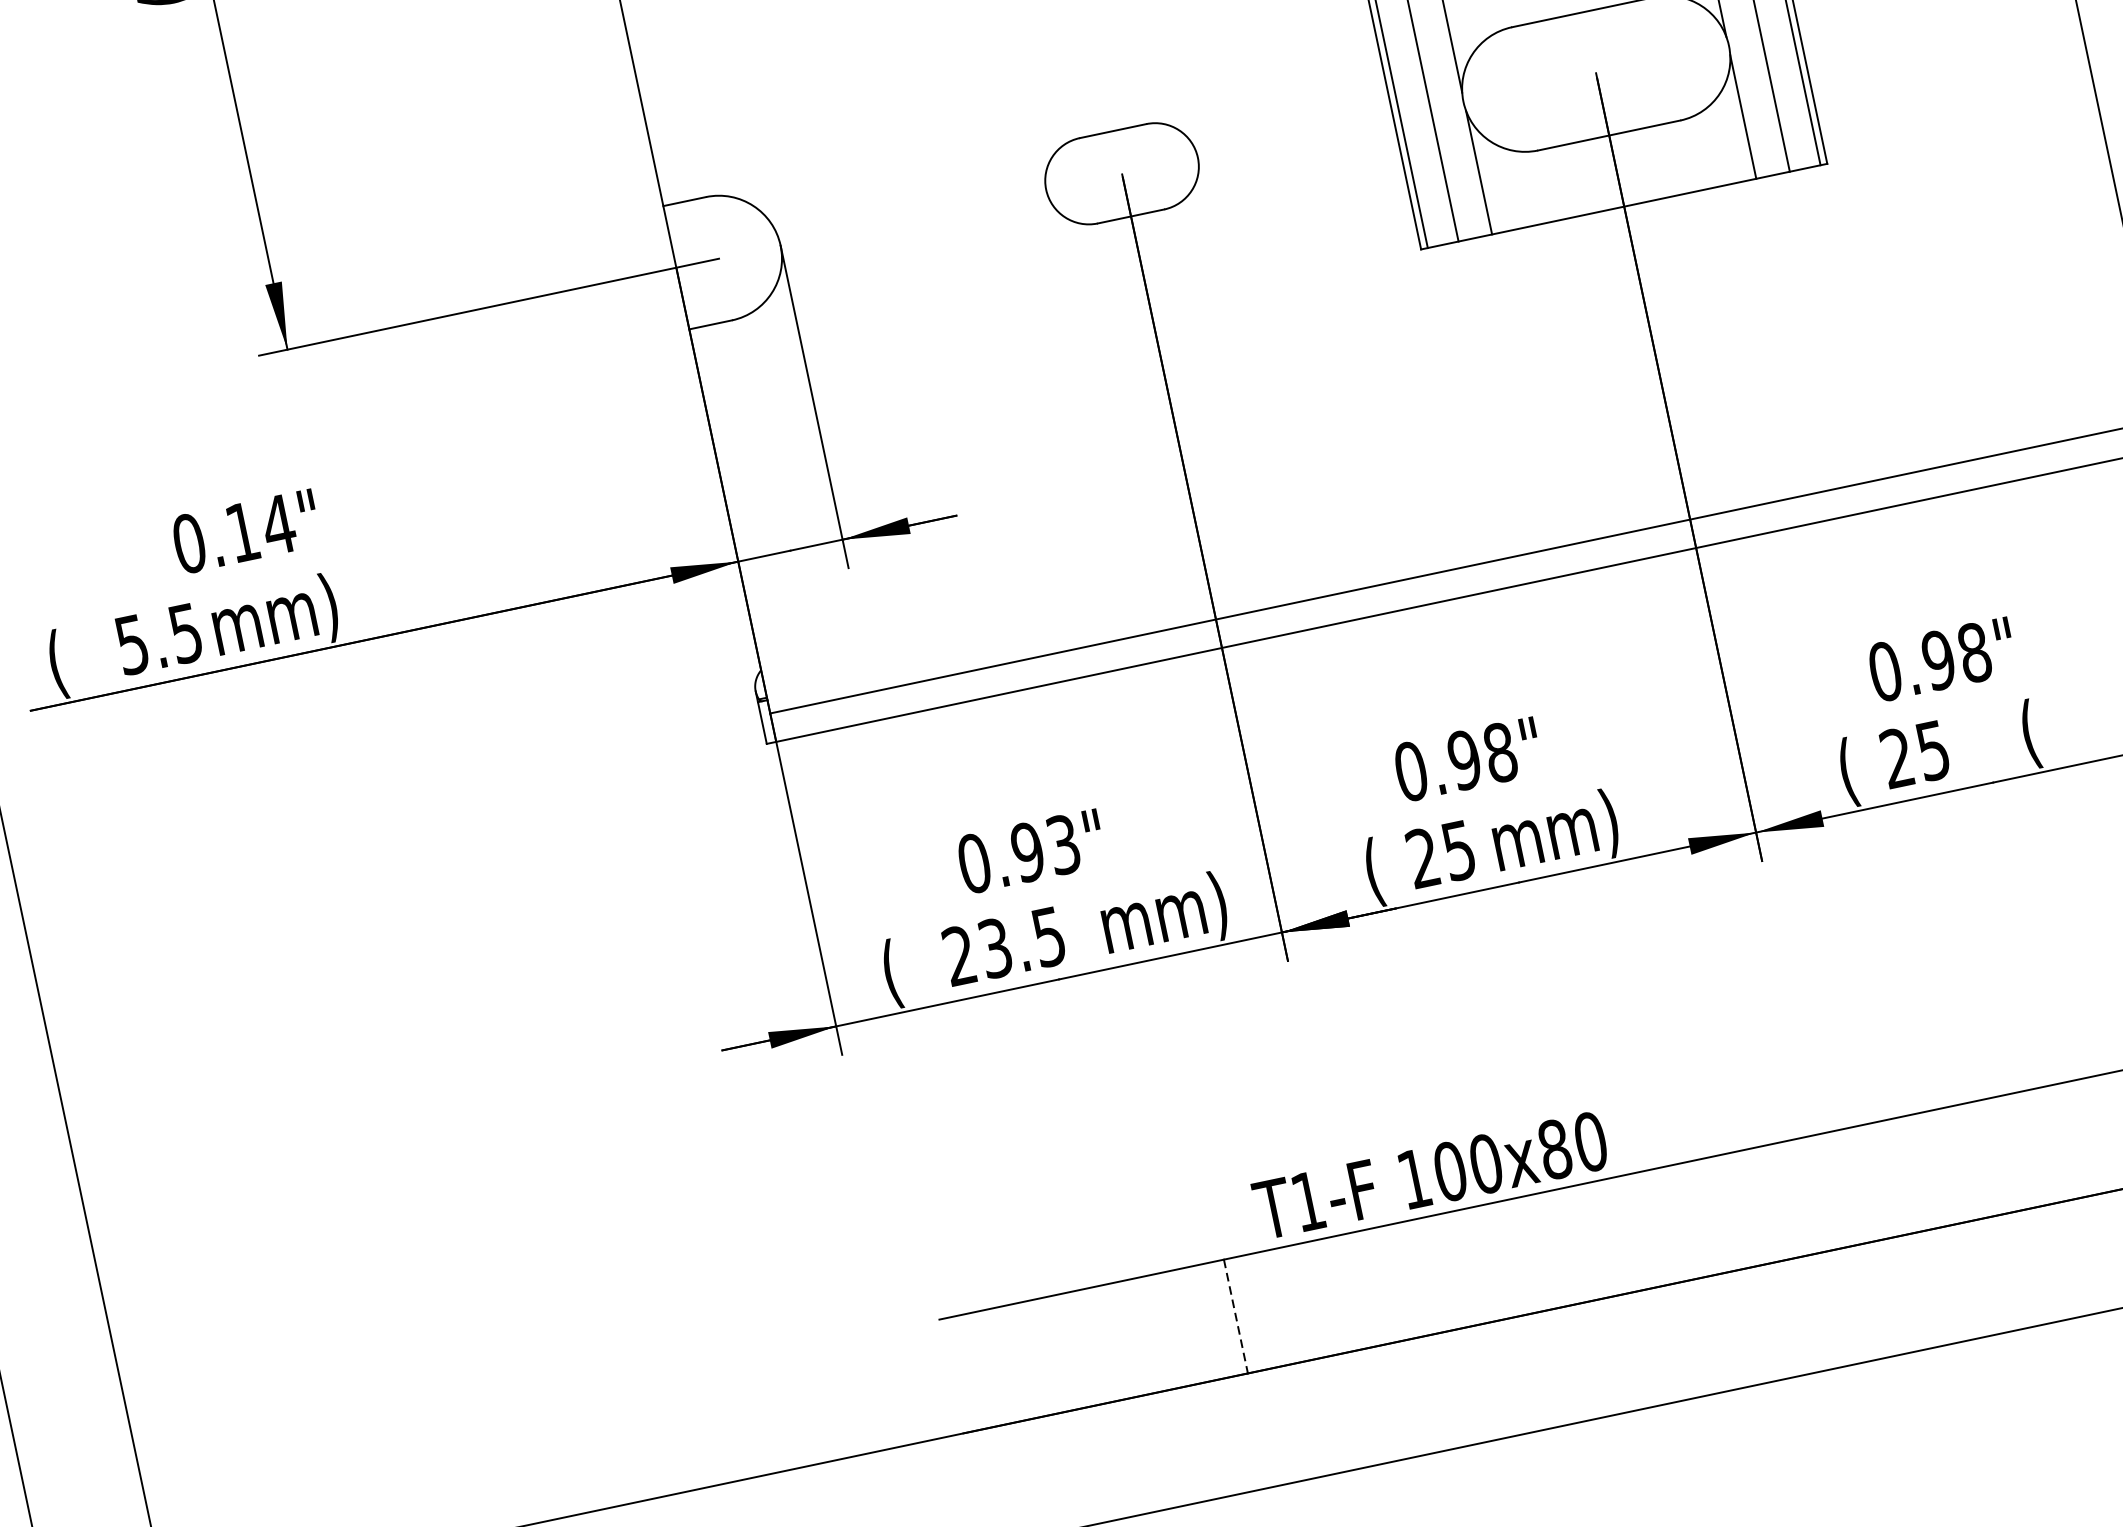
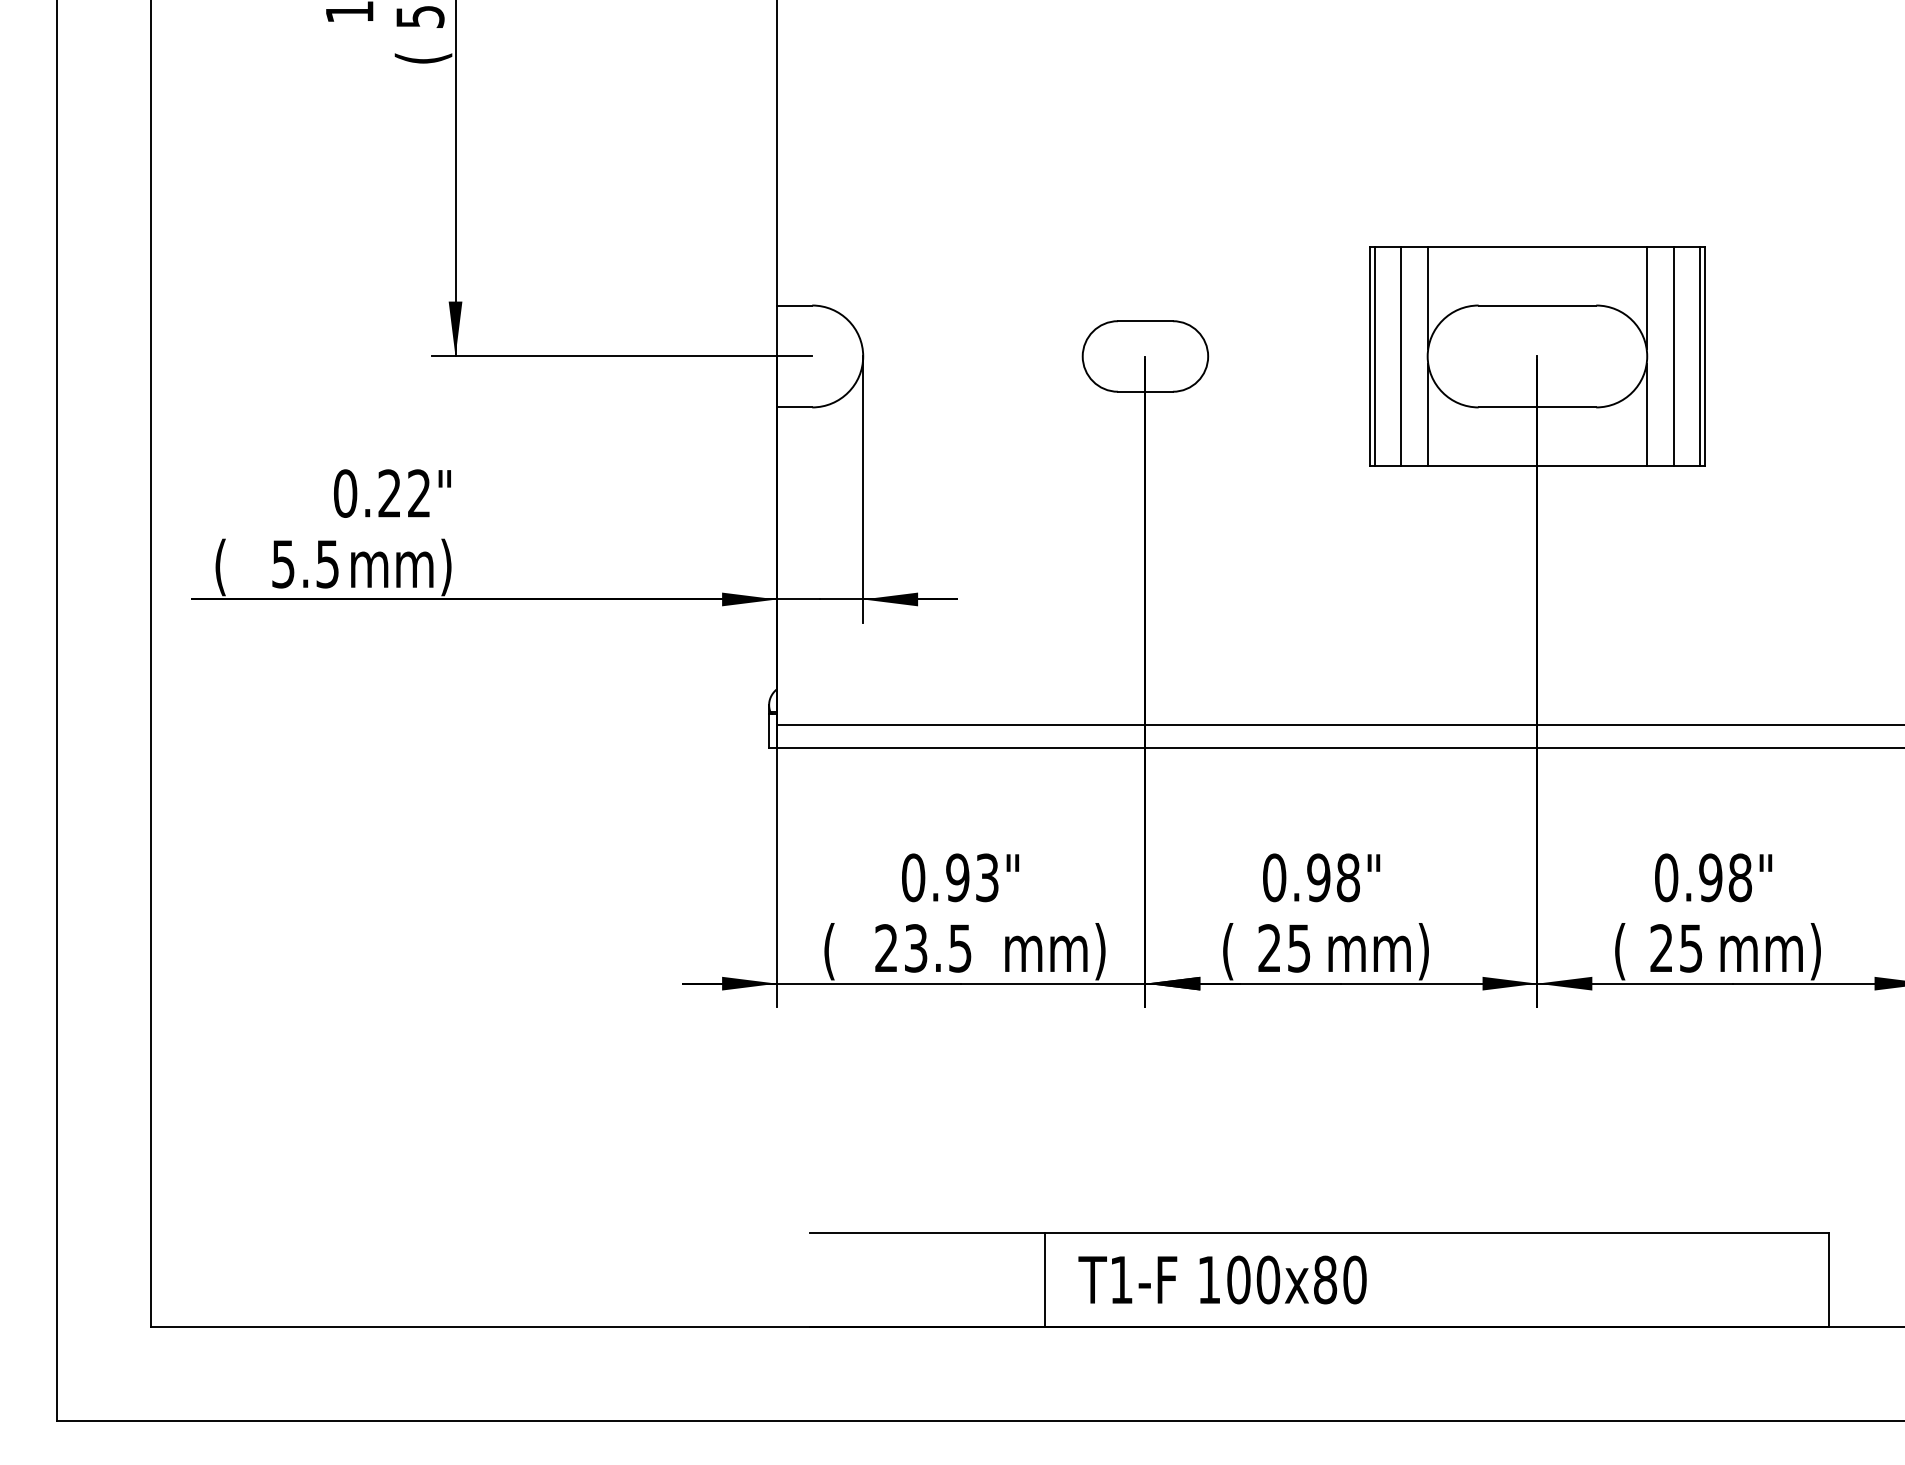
text: (260, 528) -> (404, 493), 0.14" -> 0.22"
text: (2029, 734) -> (1770, 951), ( -> mm)
text: (1430, 1175) -> (1222, 1279), moved
line: (1235, 1317) -> (1044, 1280), dashed -> solid

